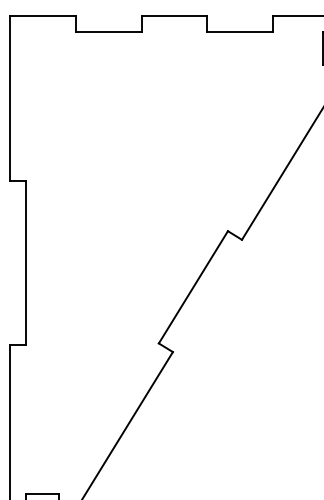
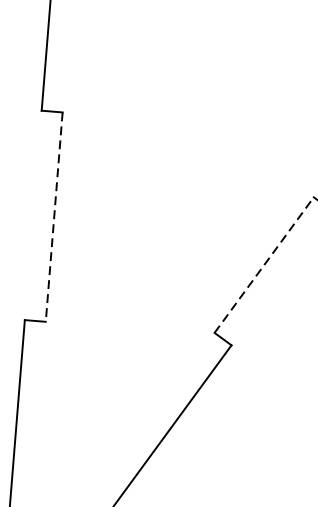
line: (26, 263) -> (54, 217), solid -> dashed
line: (193, 287) -> (264, 265), solid -> dashed

